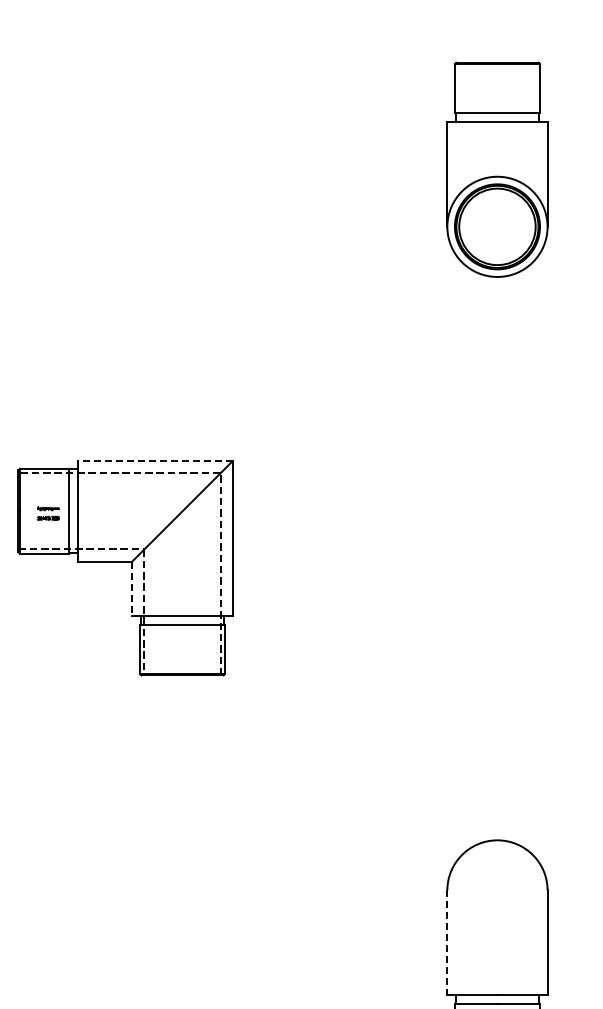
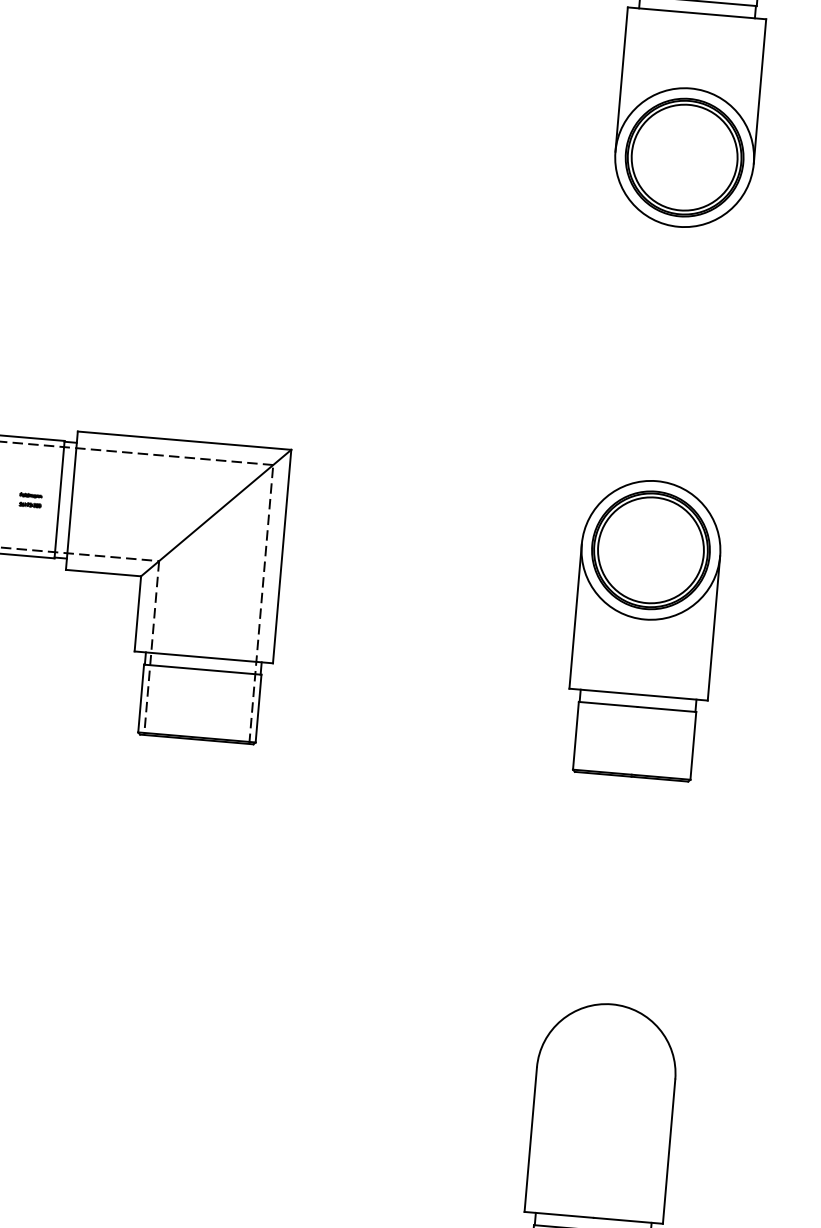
line: (154, 461) -> (183, 440), dashed -> solid
part: (47, 513) -> (29, 500), size x0.71
part: (497, 568) -> (644, 629), added
line: (132, 589) -> (137, 614), dashed -> solid
line: (447, 943) -> (530, 1140), dashed -> solid

